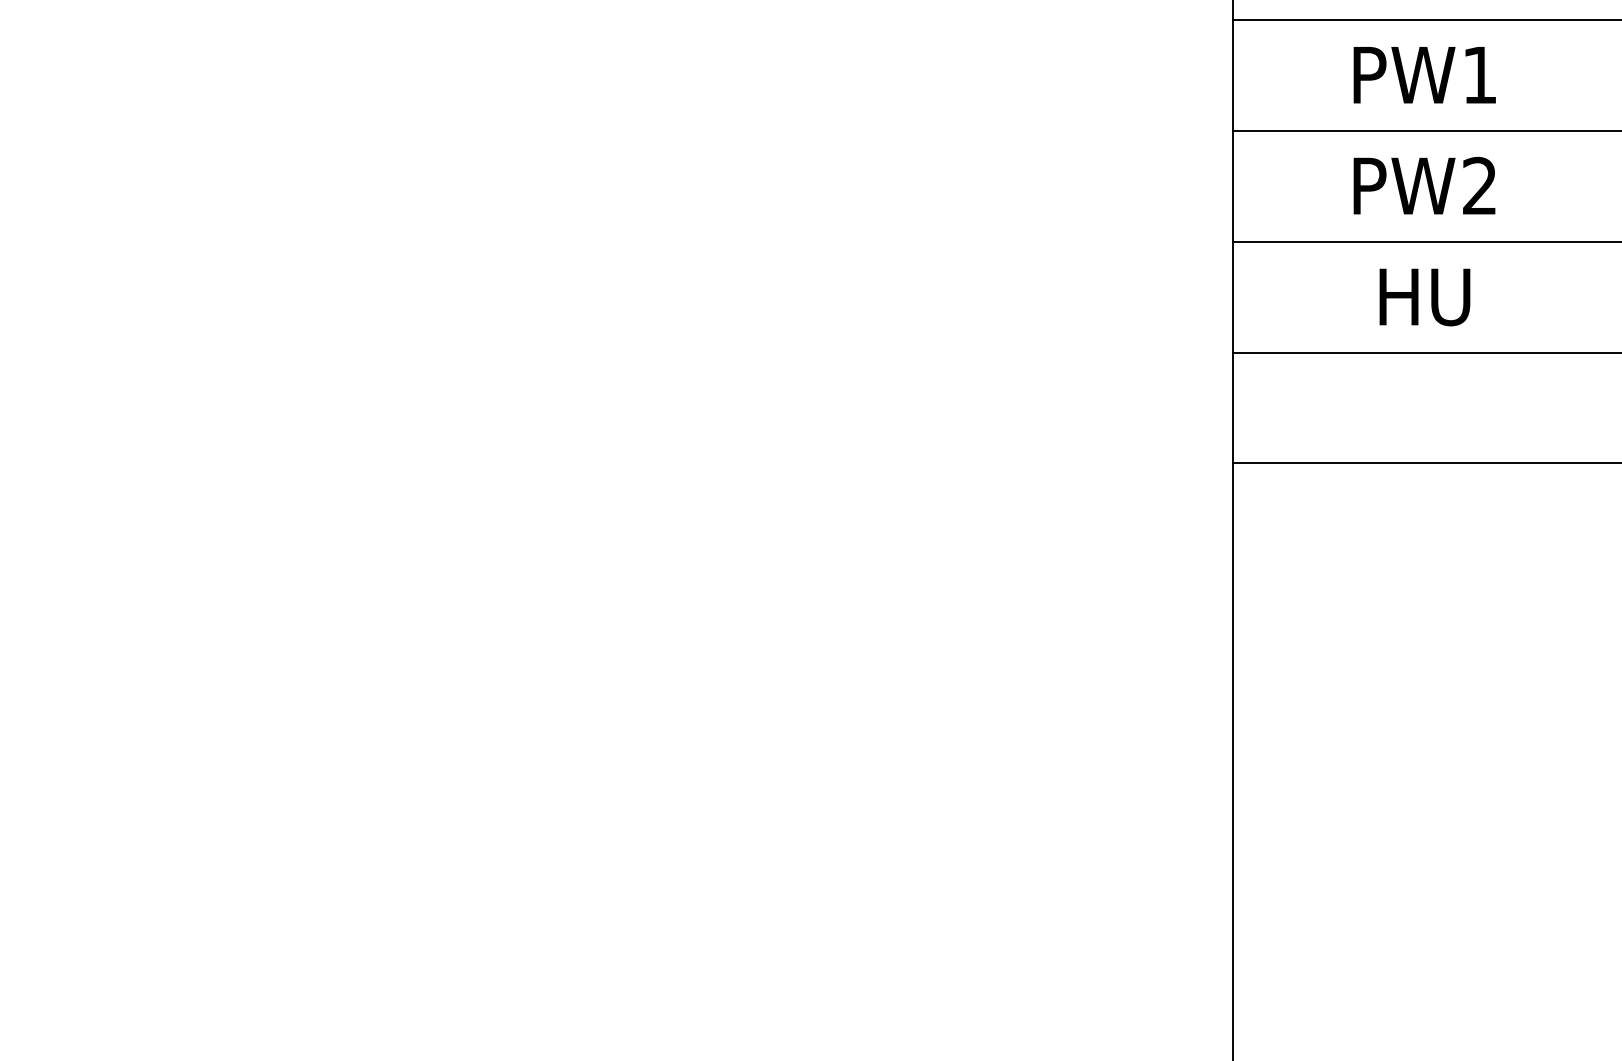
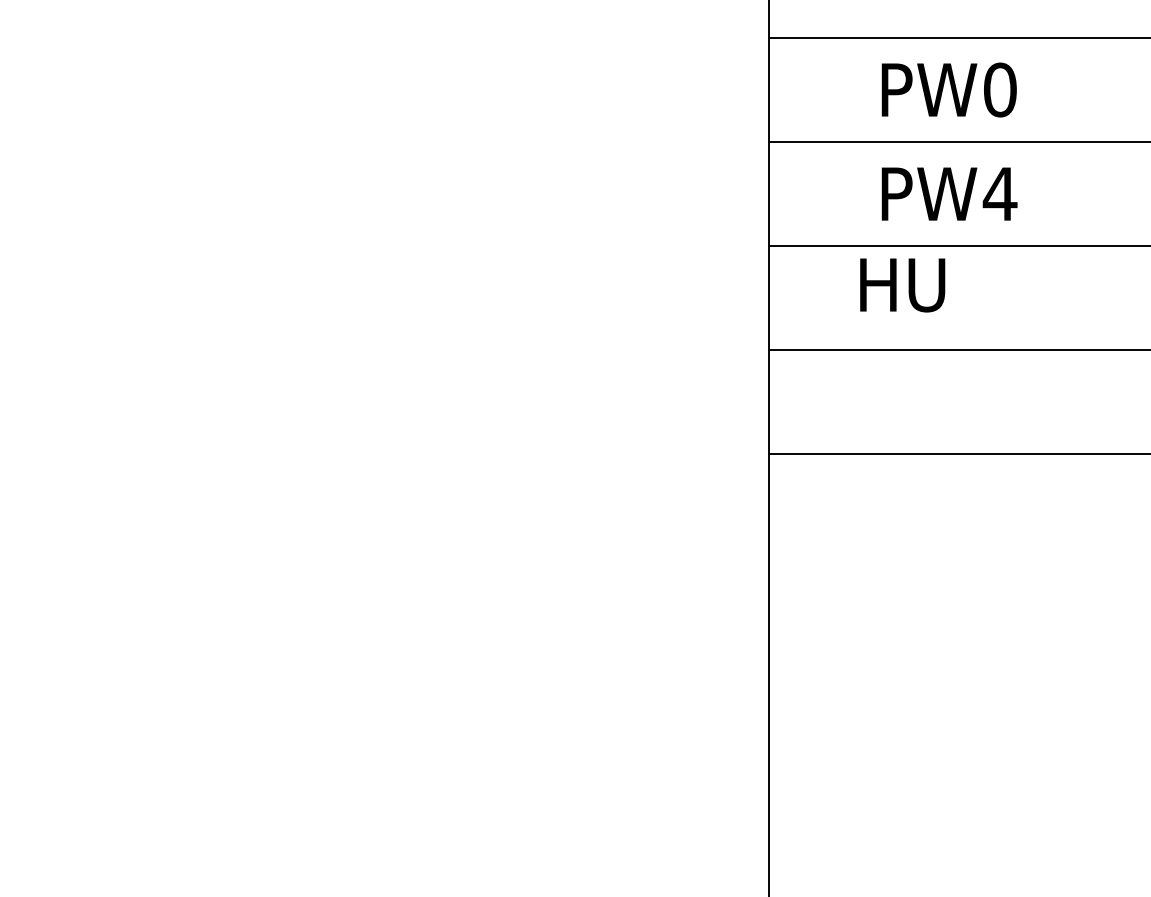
text: (1479, 75) -> (999, 90), PW1 -> PW0
text: (1479, 185) -> (999, 193), PW2 -> PW4
text: (1424, 297) -> (902, 285), moved

